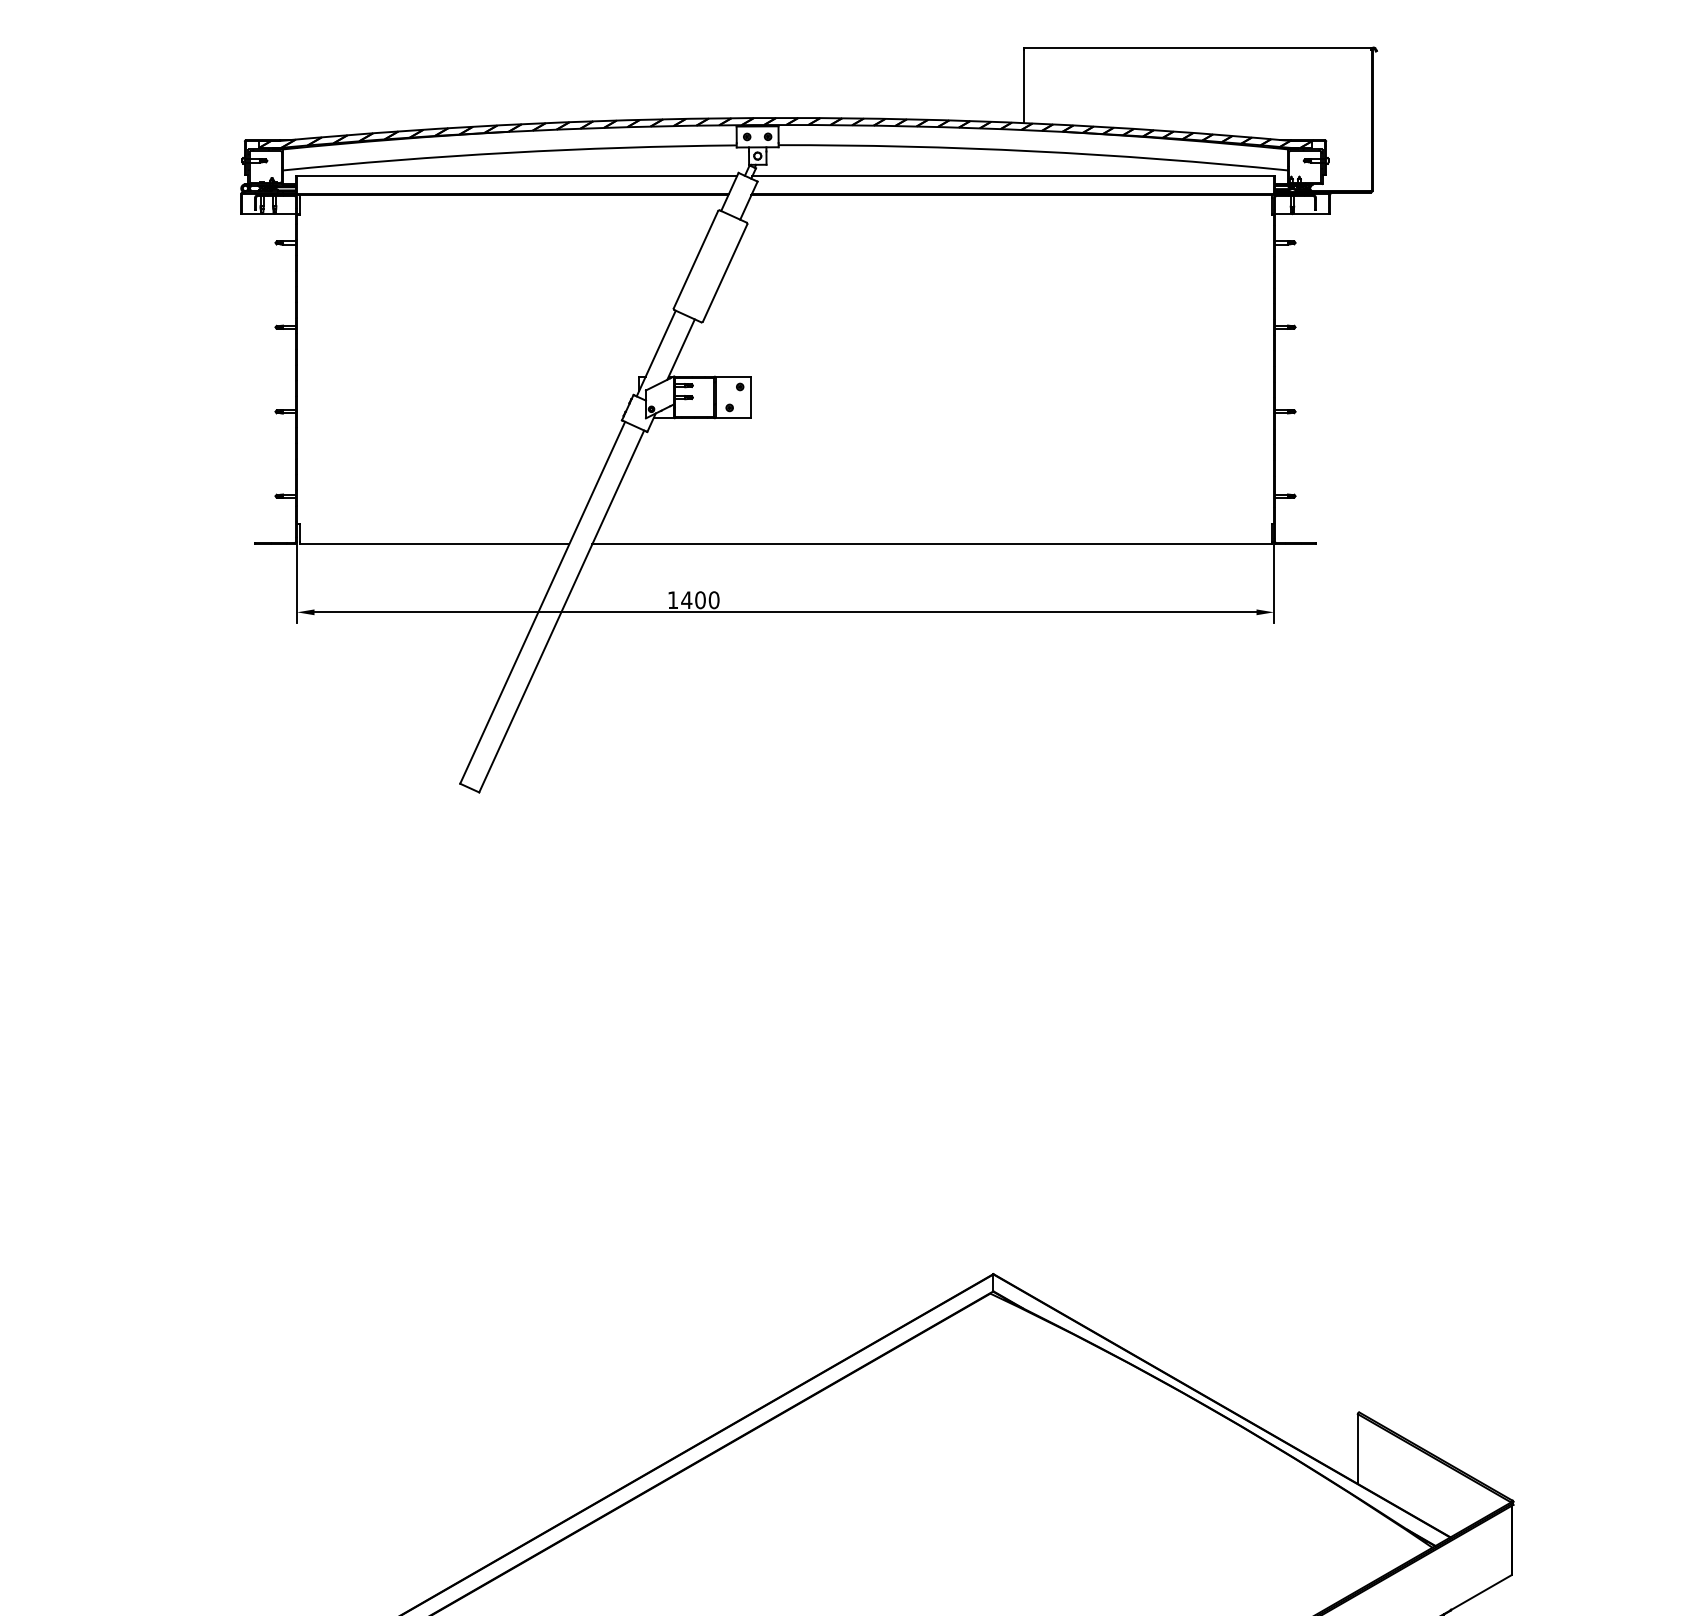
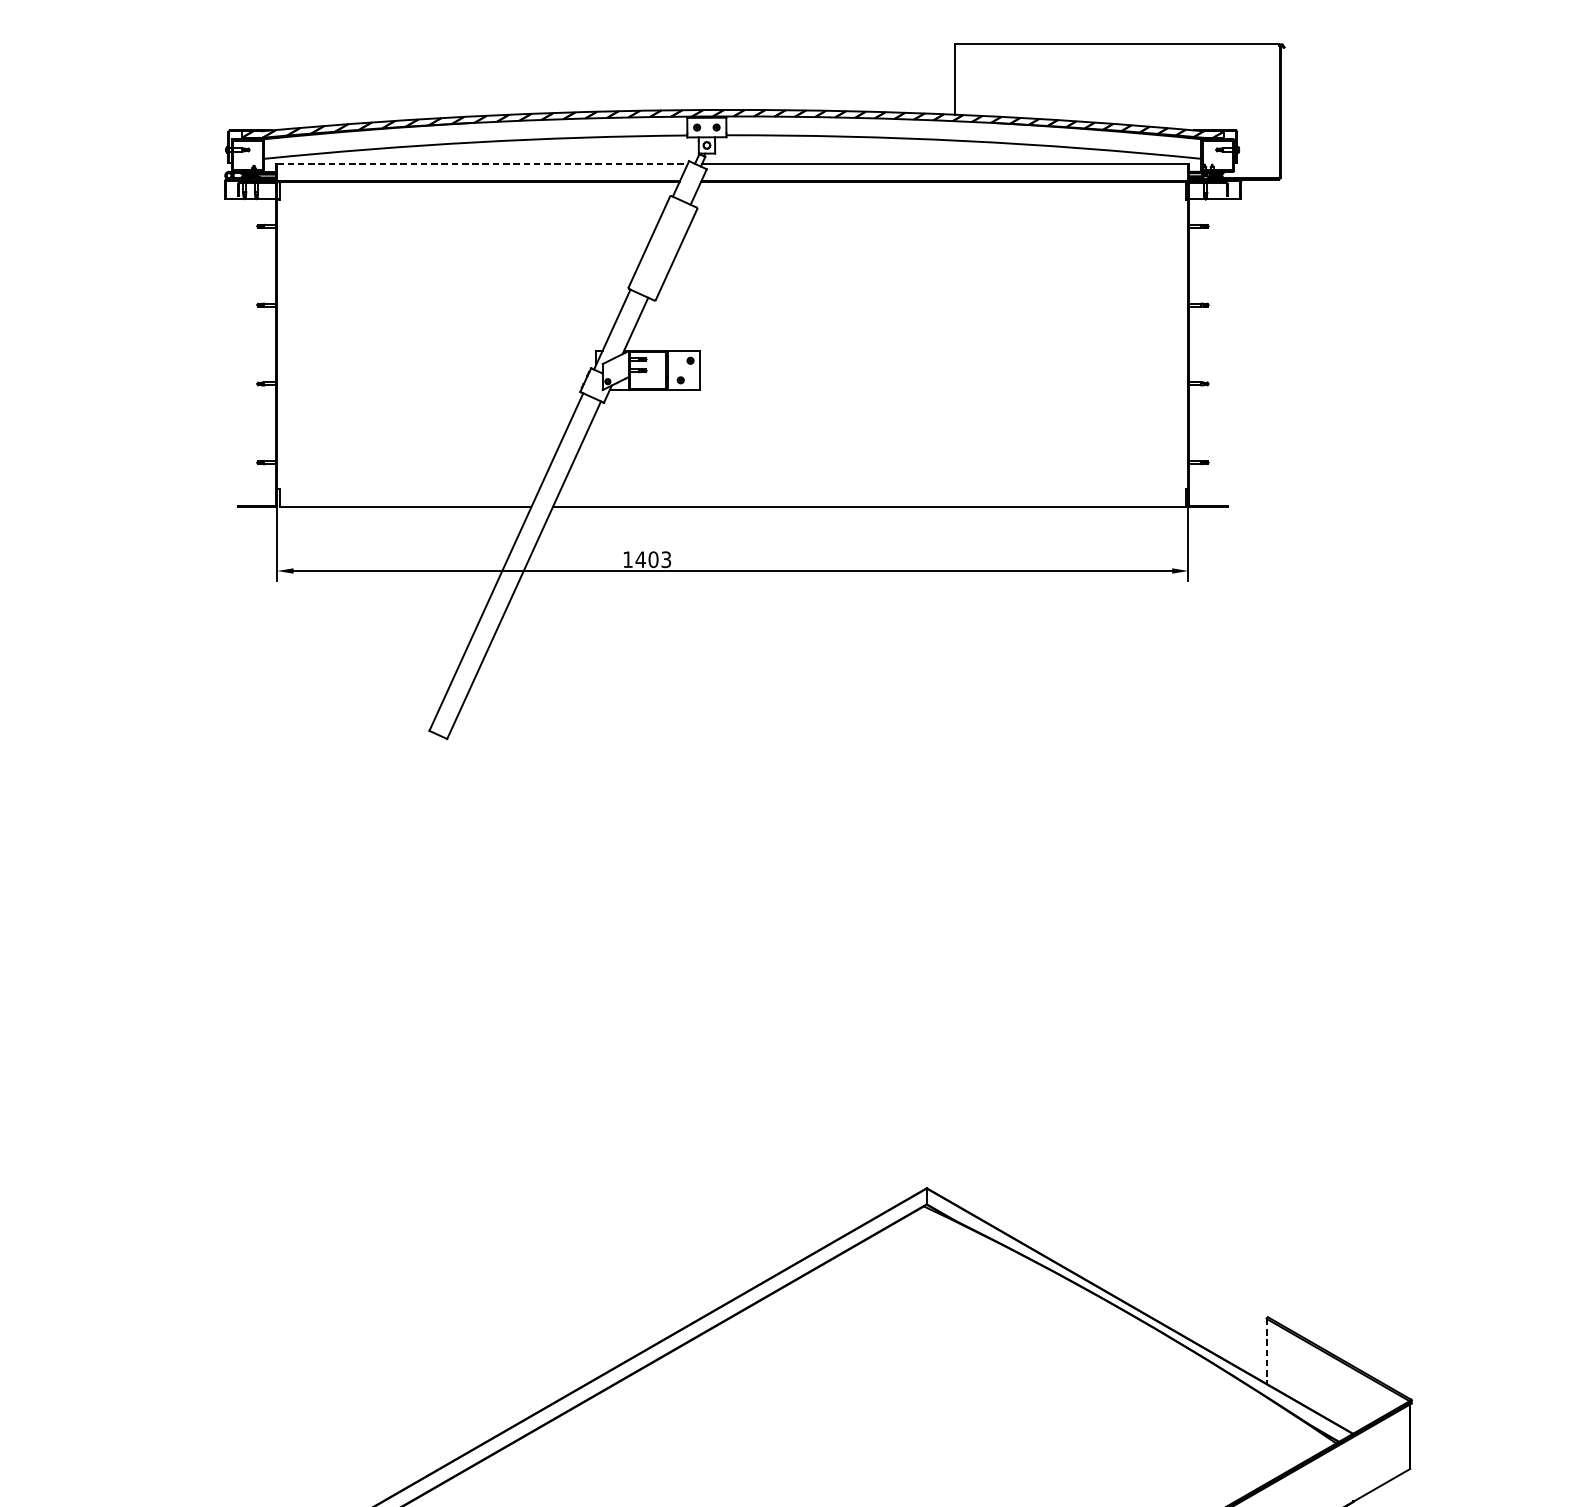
line: (517, 176) -> (482, 164), solid -> dashed
text: (713, 600) -> (665, 559), 1400 -> 1403
line: (1357, 1449) -> (1266, 1351), solid -> dashed

